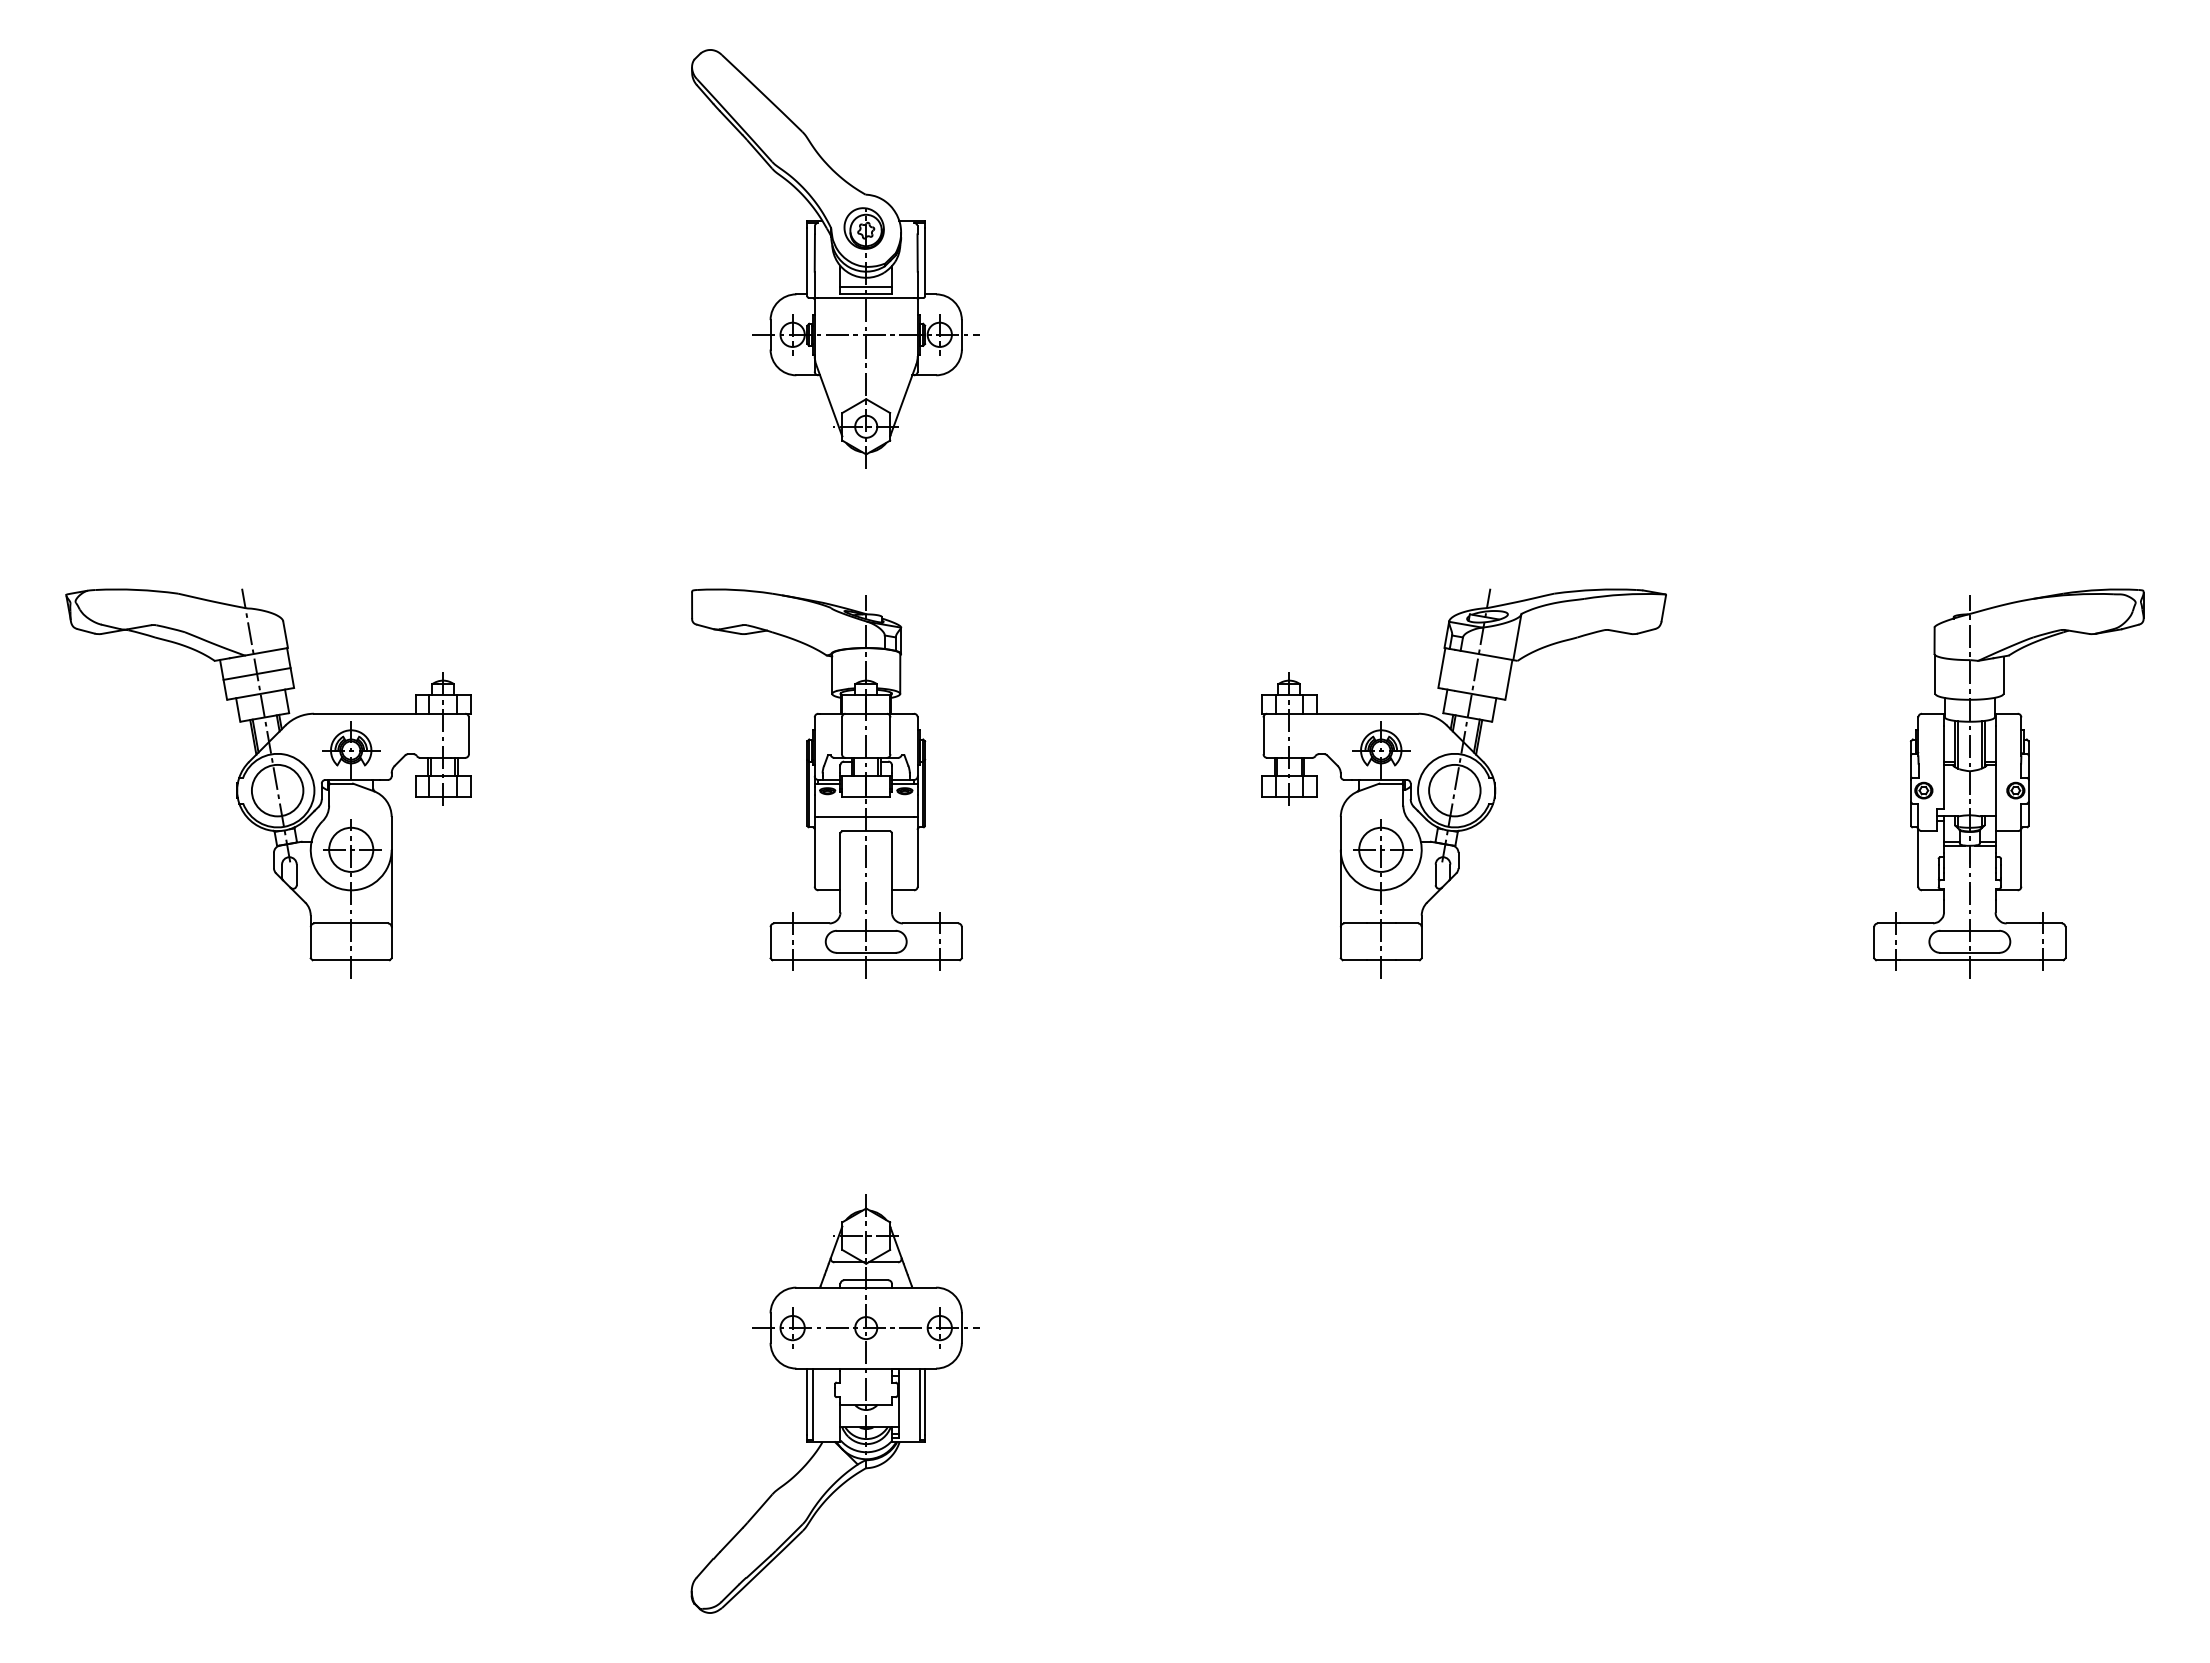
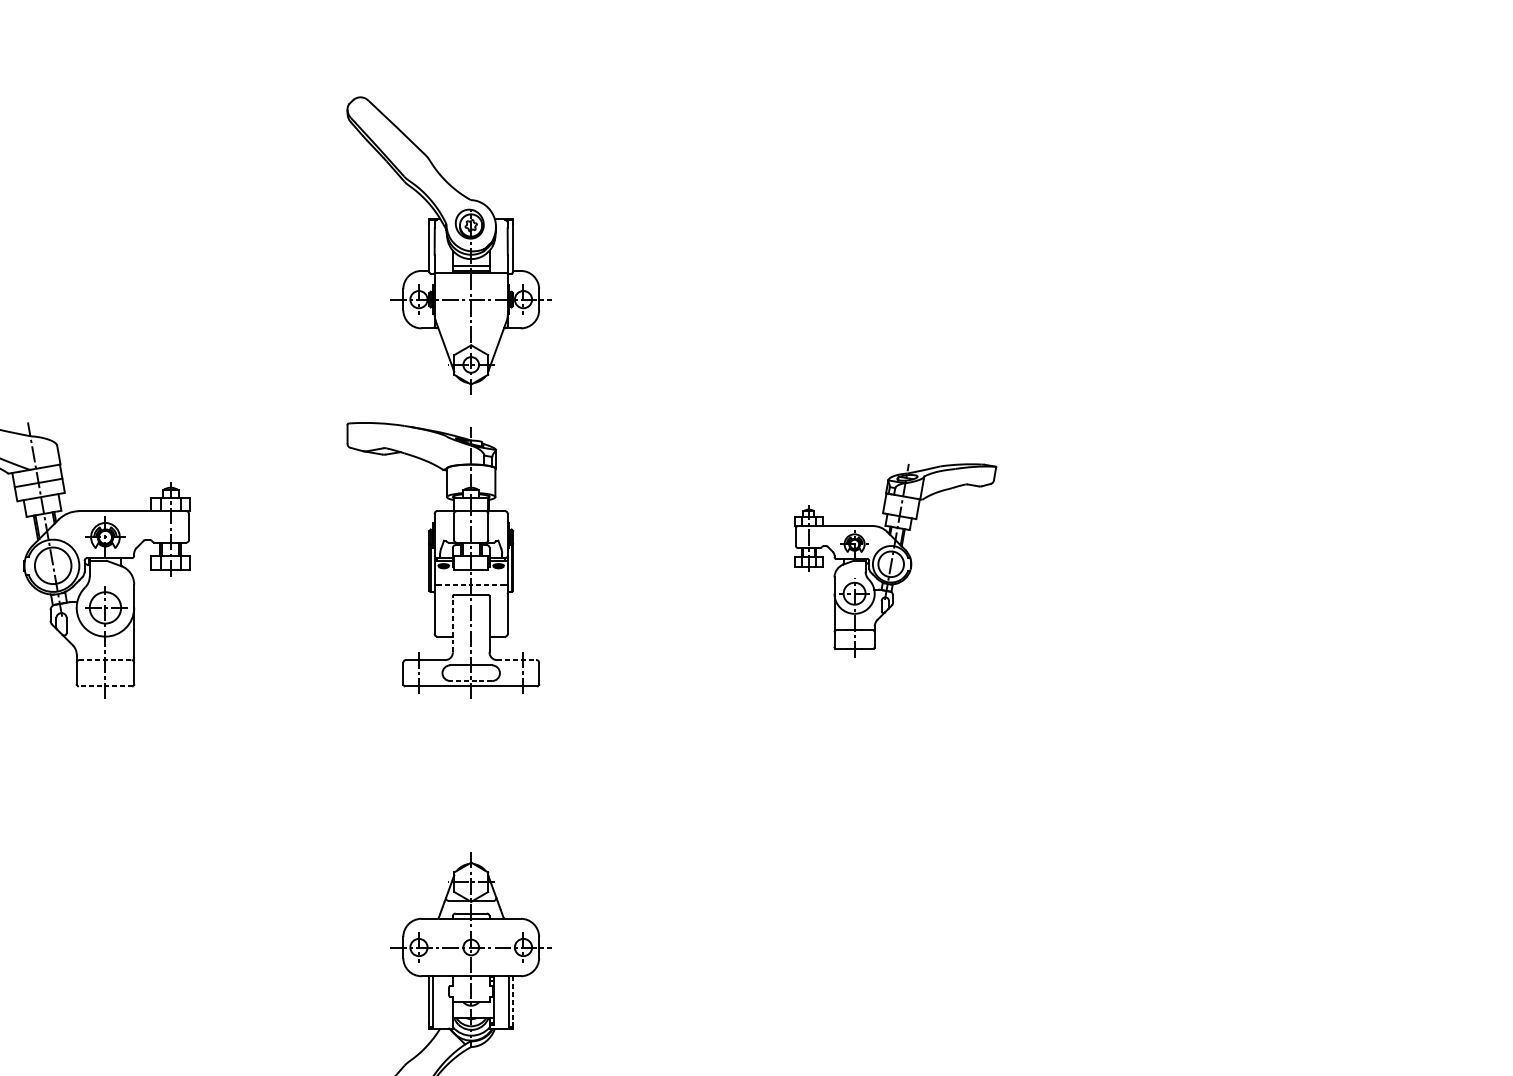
part: (835, 258) -> (449, 245), moved
part: (1463, 783) -> (895, 560), size x0.7
part: (2008, 783) -> (1282, 560), removed
line: (866, 817) -> (471, 584), solid -> dashed
line: (840, 872) -> (452, 623), solid -> dashed
line: (351, 923) -> (105, 660), solid -> dashed
line: (930, 923) -> (516, 660), solid -> dashed
line: (865, 952) -> (470, 680), solid -> dashed
line: (351, 960) -> (105, 686), solid -> dashed
line: (925, 1402) -> (513, 1000), solid -> dashed

